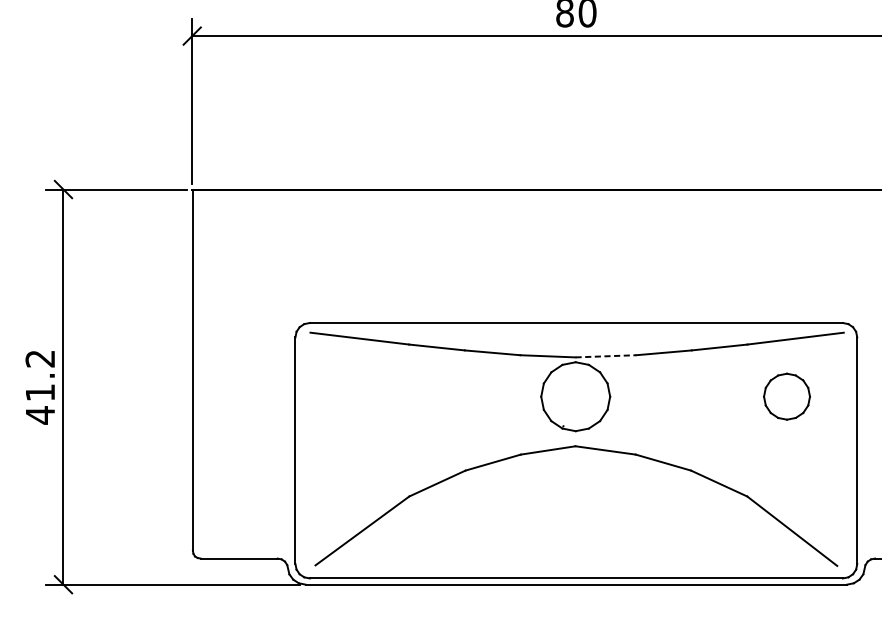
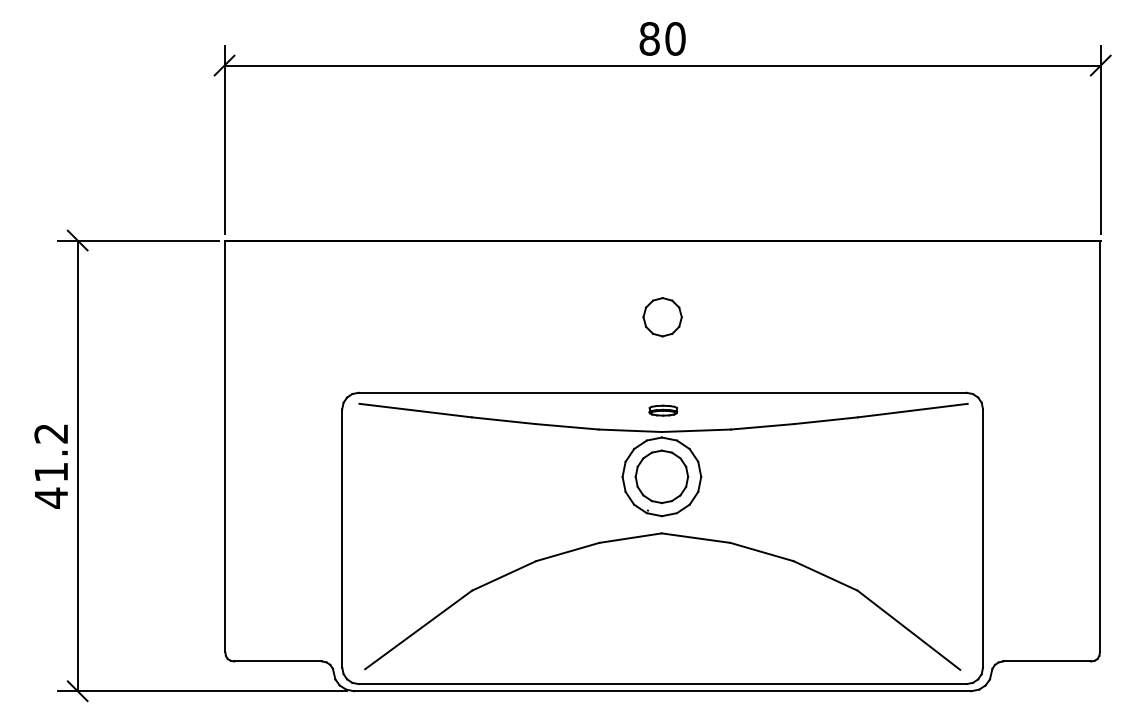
part: (576, 256) -> (662, 317), added
part: (576, 338) -> (662, 410), added
line: (606, 356) -> (696, 430), dashed -> solid
part: (786, 396) -> (661, 476), moved

